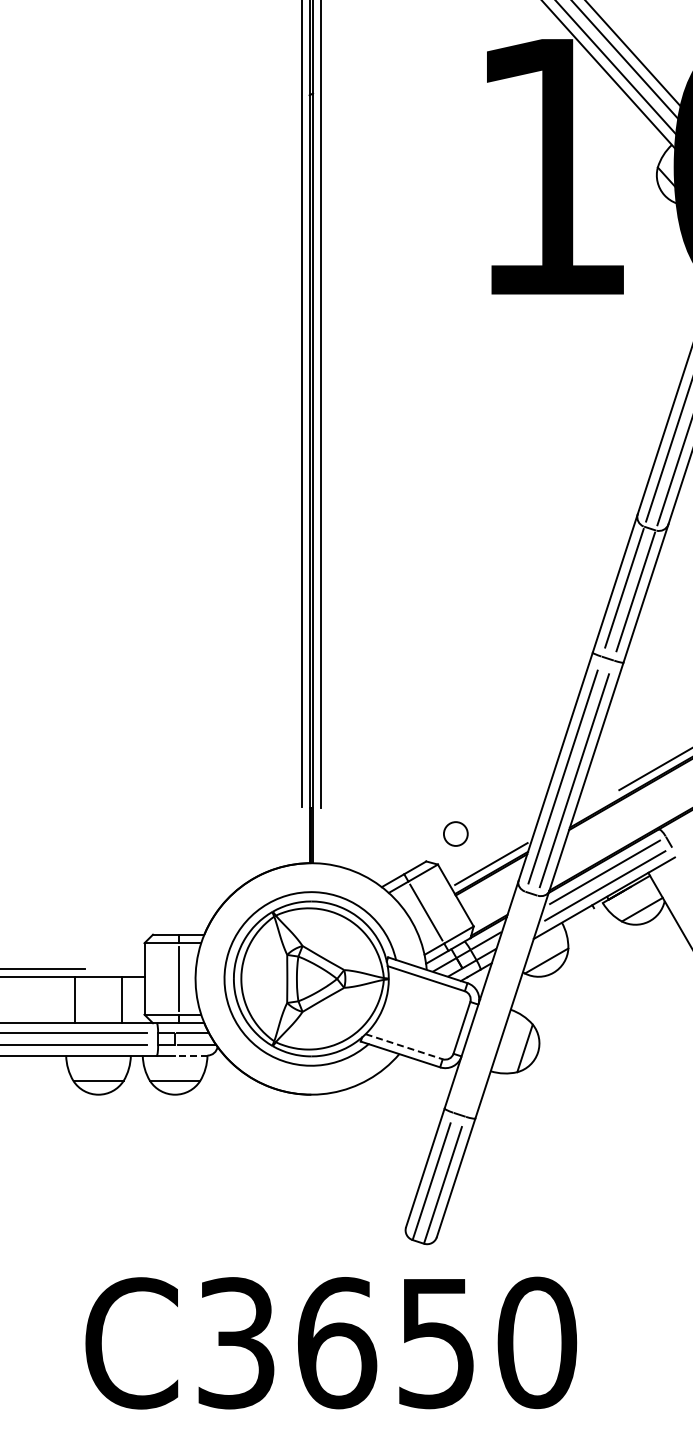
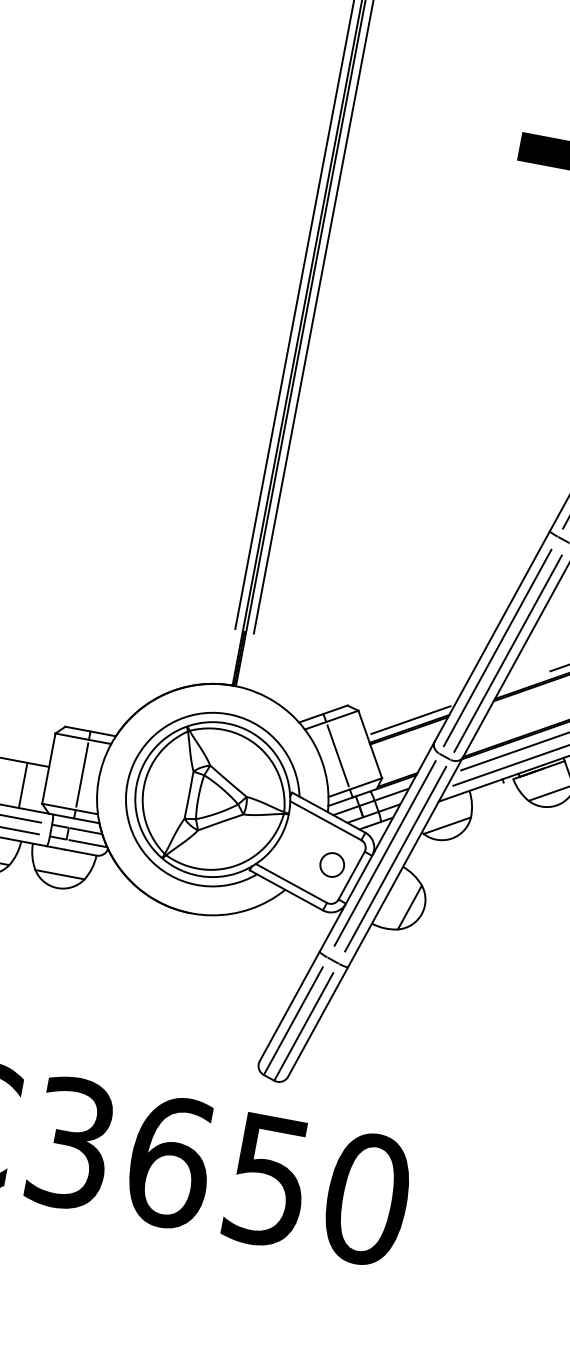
circle: (455, 833) -> (331, 864), moved
line: (490, 999) -> (385, 853), added
line: (501, 1003) -> (395, 859), added
line: (404, 1046) -> (291, 883), dashed -> solid
line: (190, 1055) -> (79, 852), dashed -> solid

